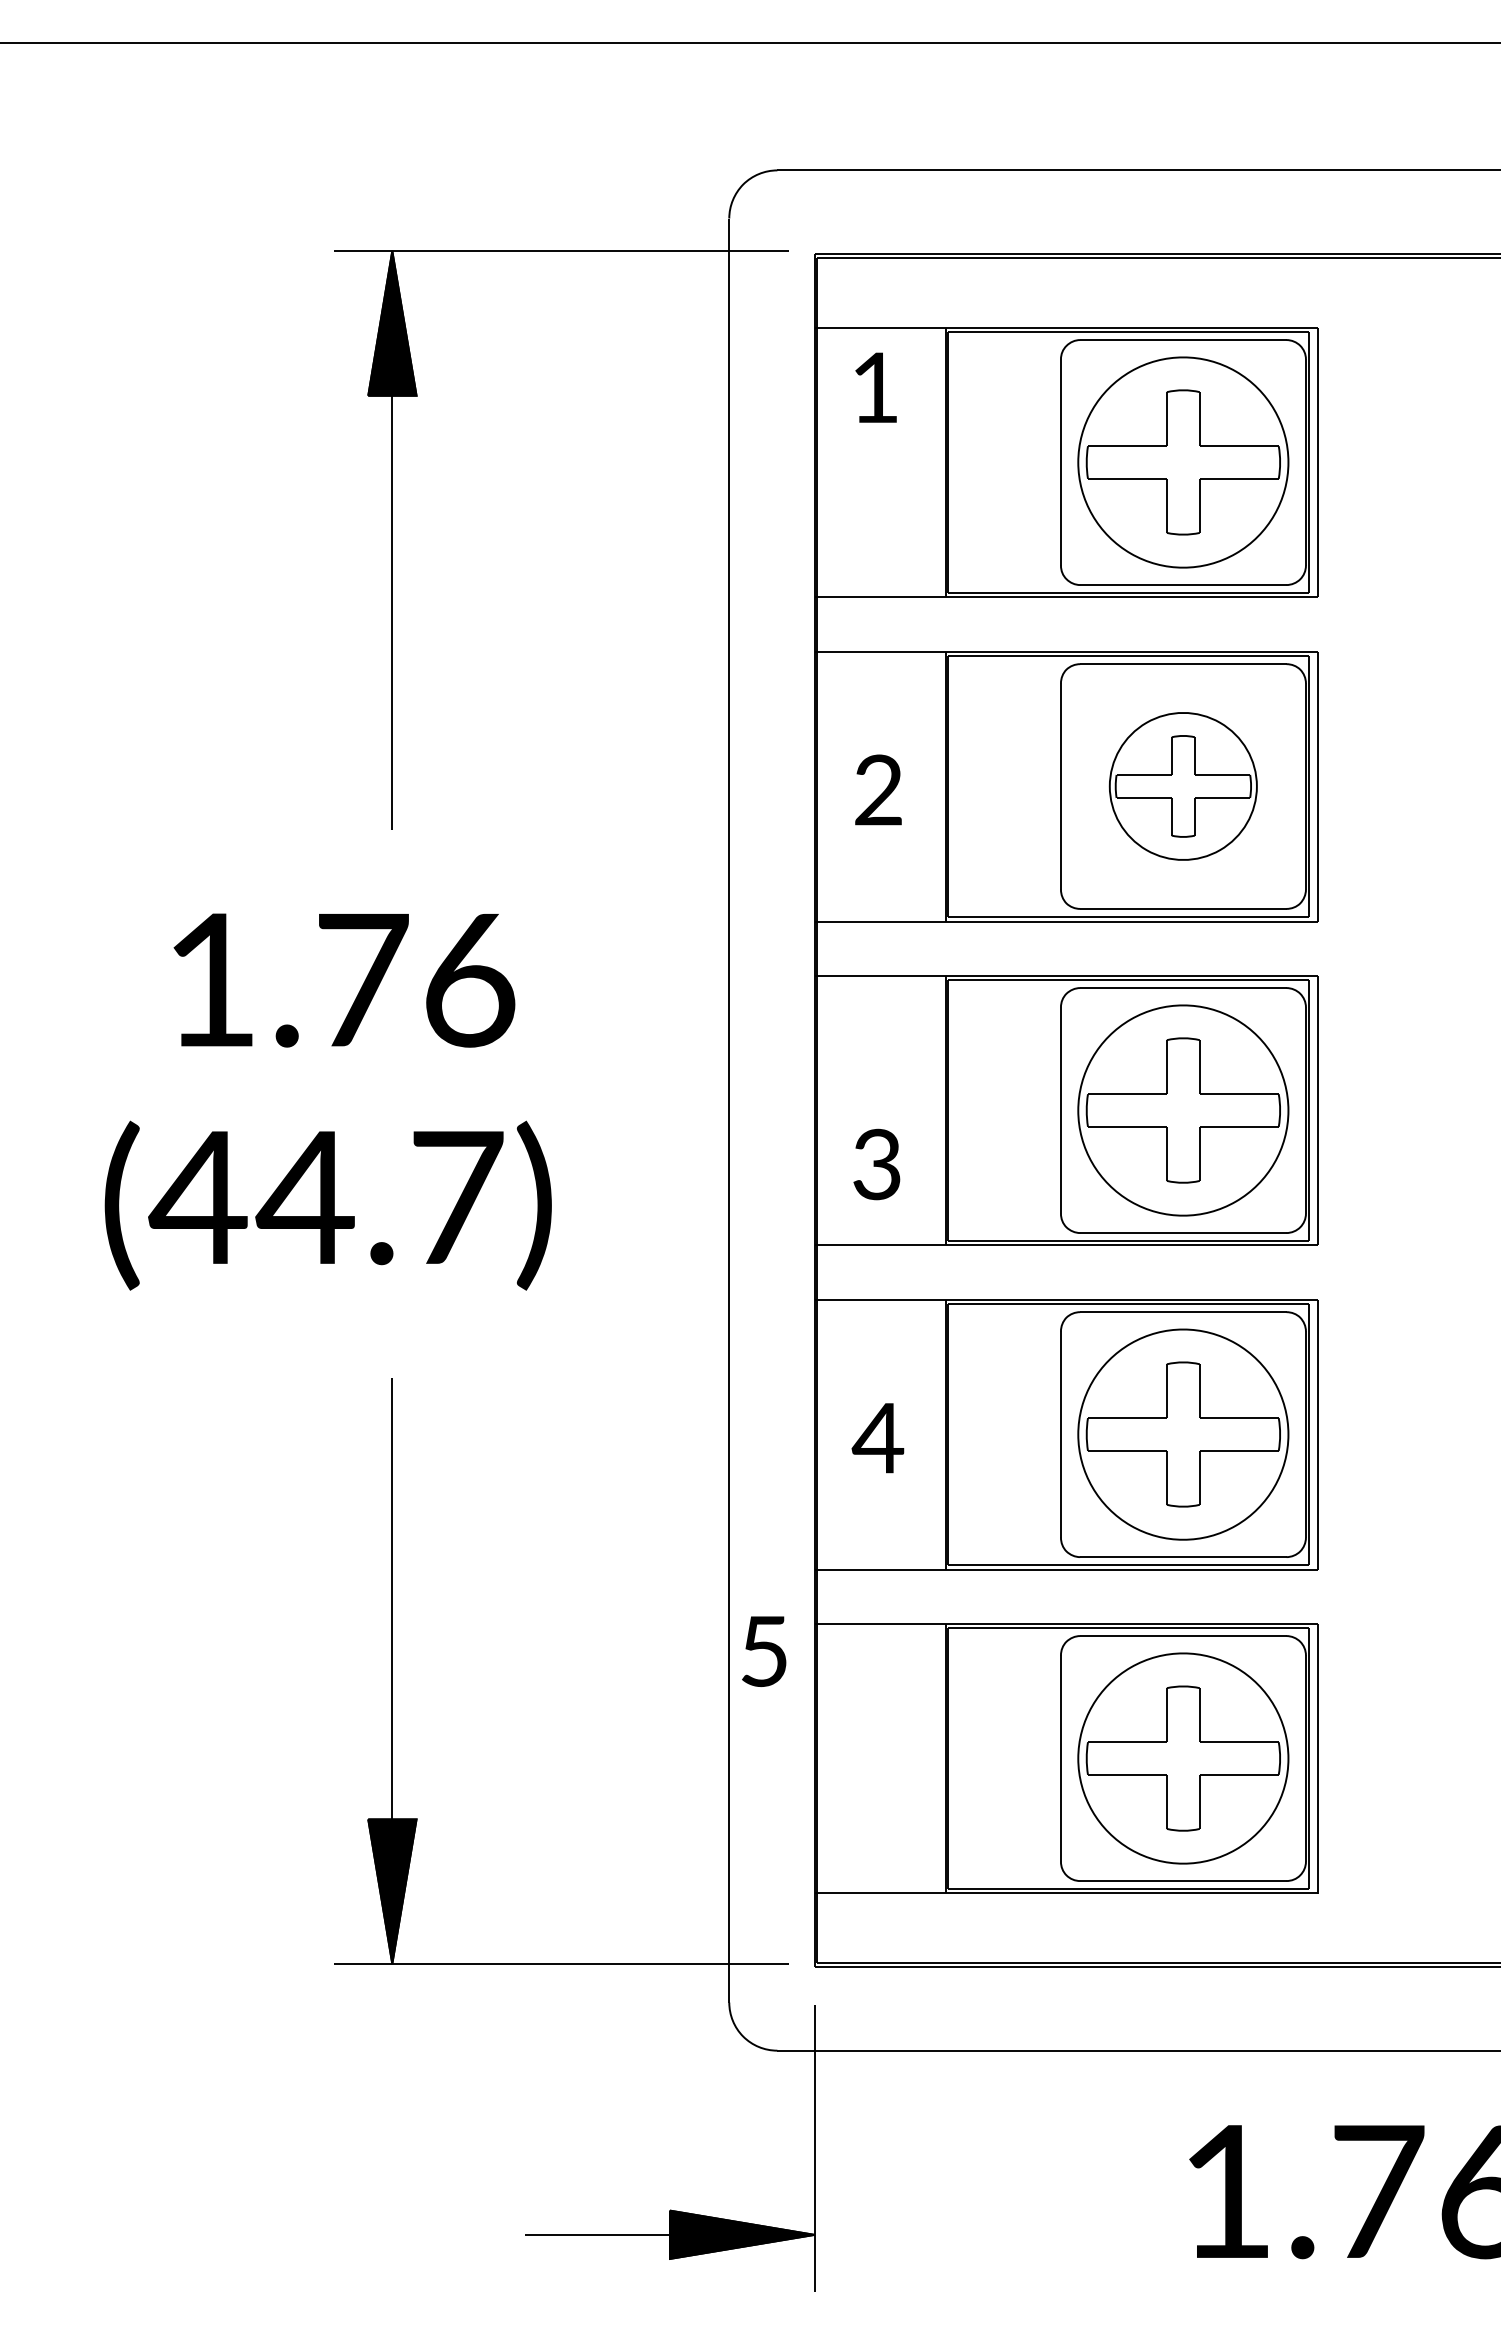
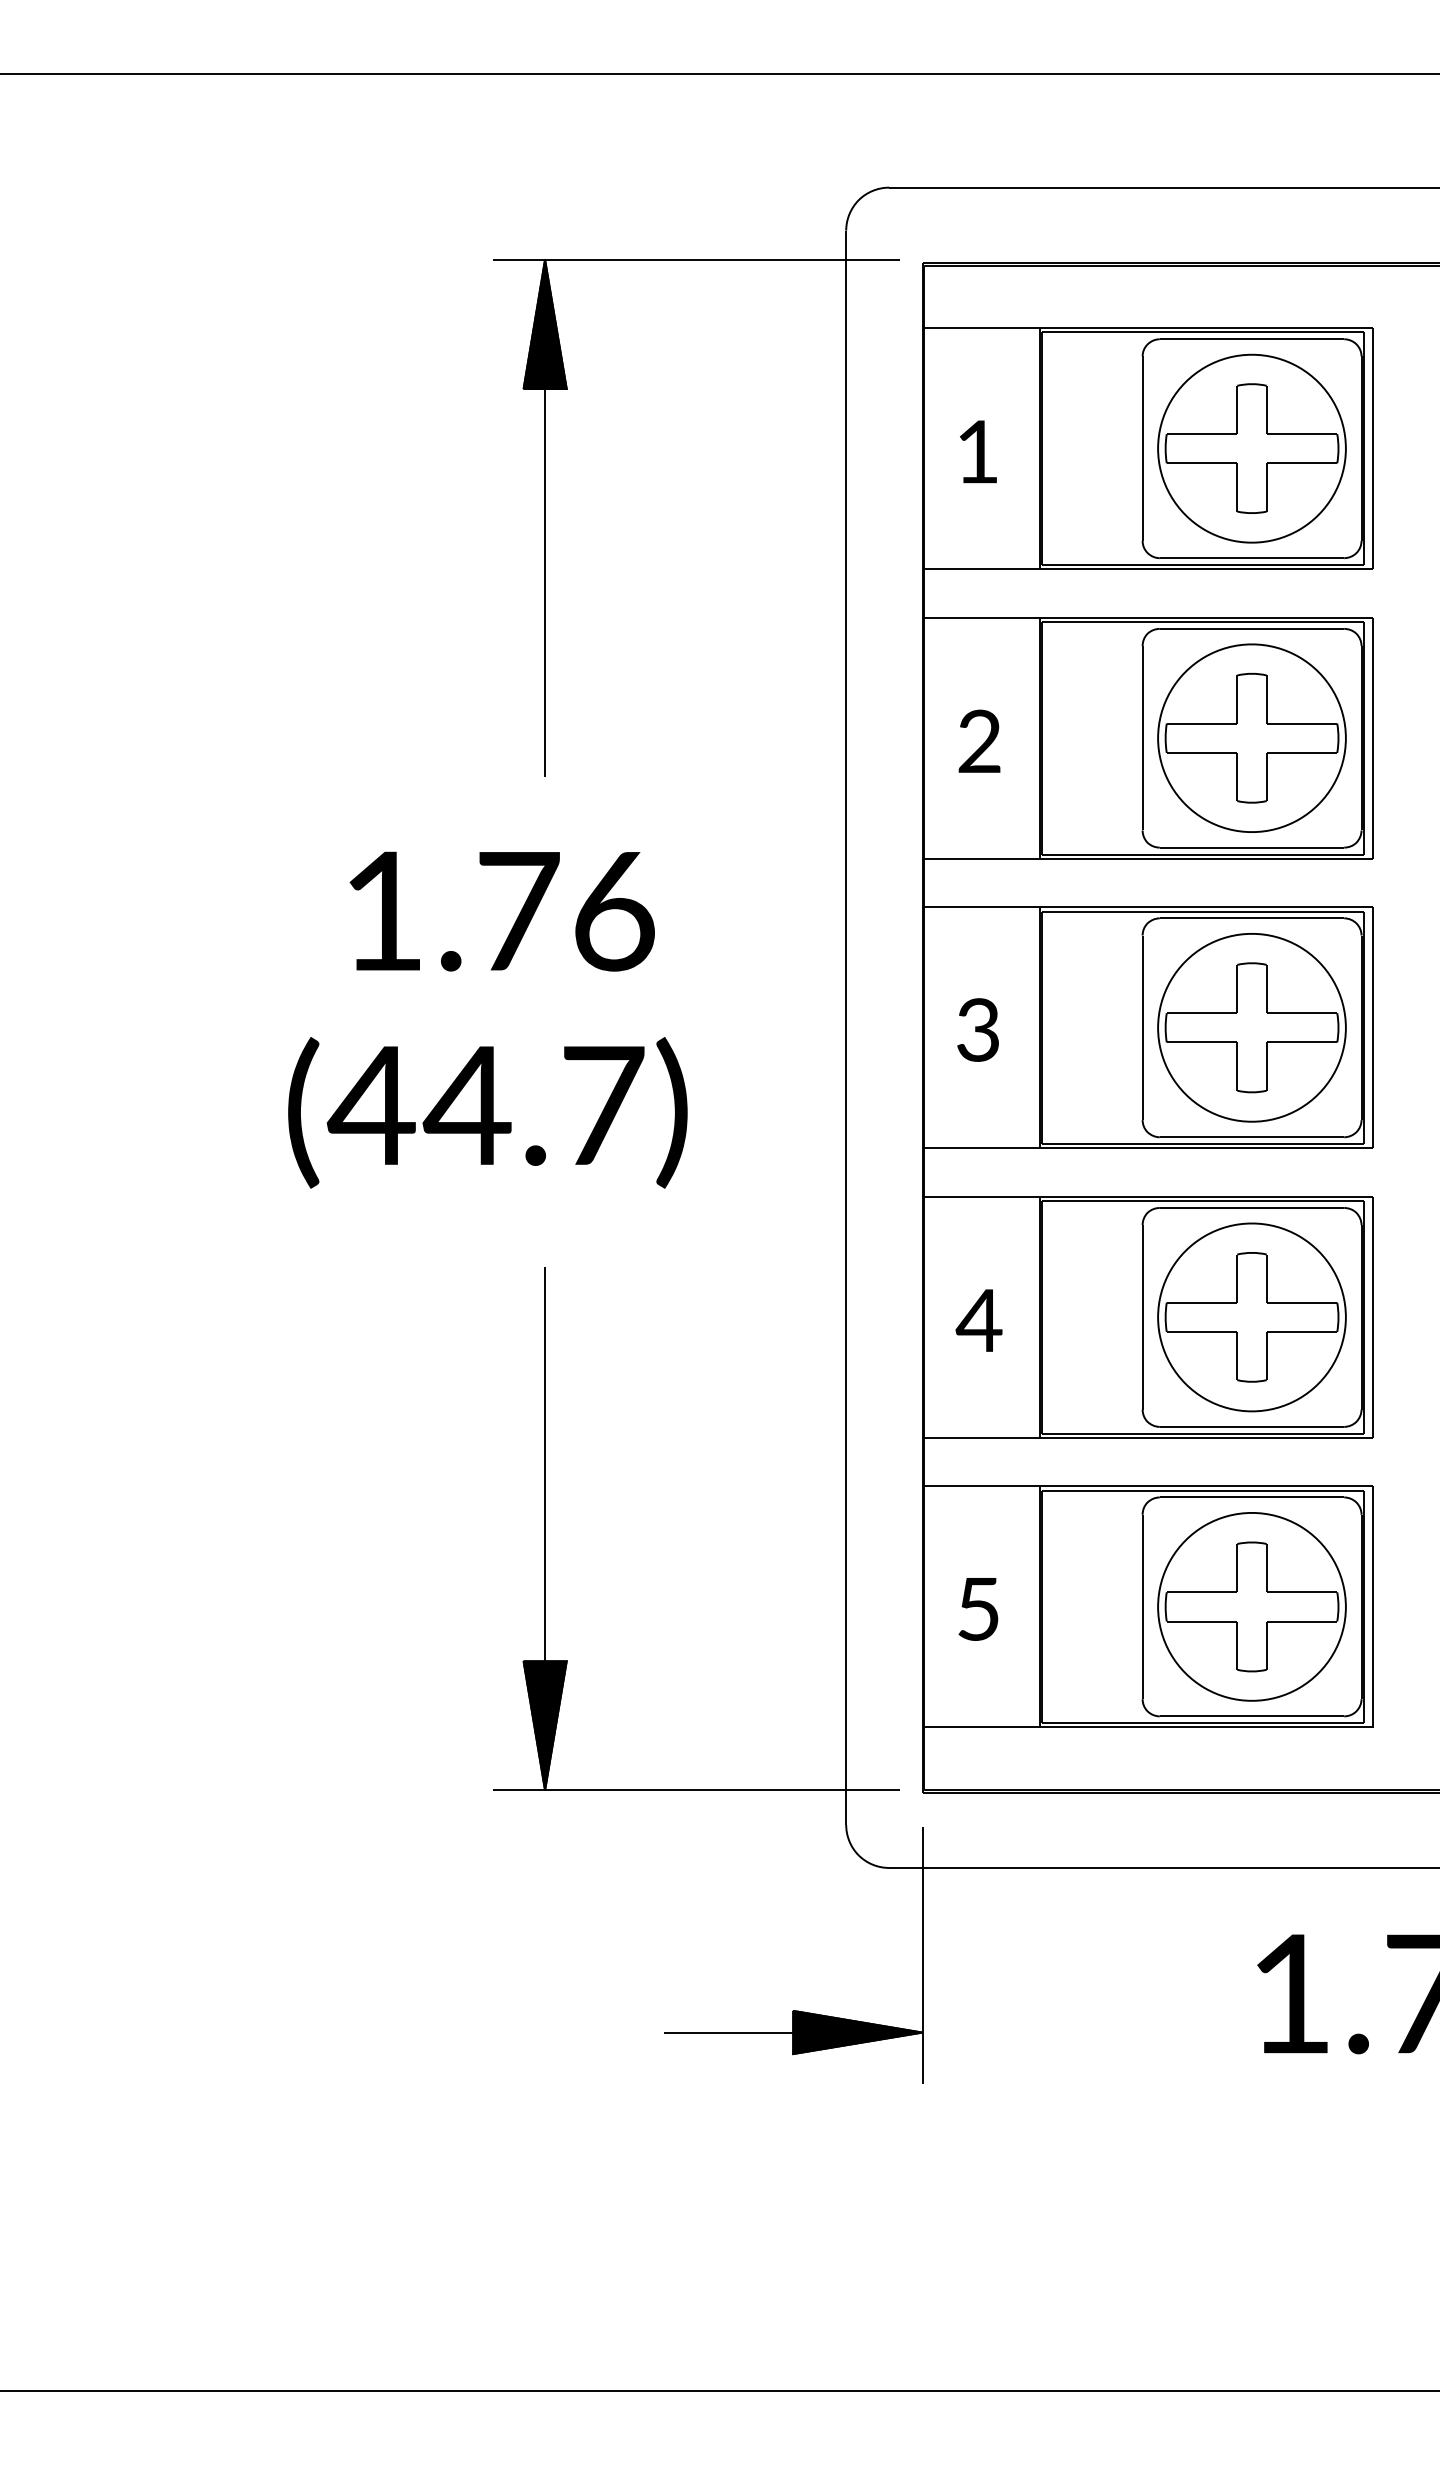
text: (876, 387) -> (978, 451), moved
part: (1182, 785) -> (1251, 737), size x1.43
text: (876, 1163) -> (977, 1029), moved
text: (764, 1651) -> (978, 1609), moved

